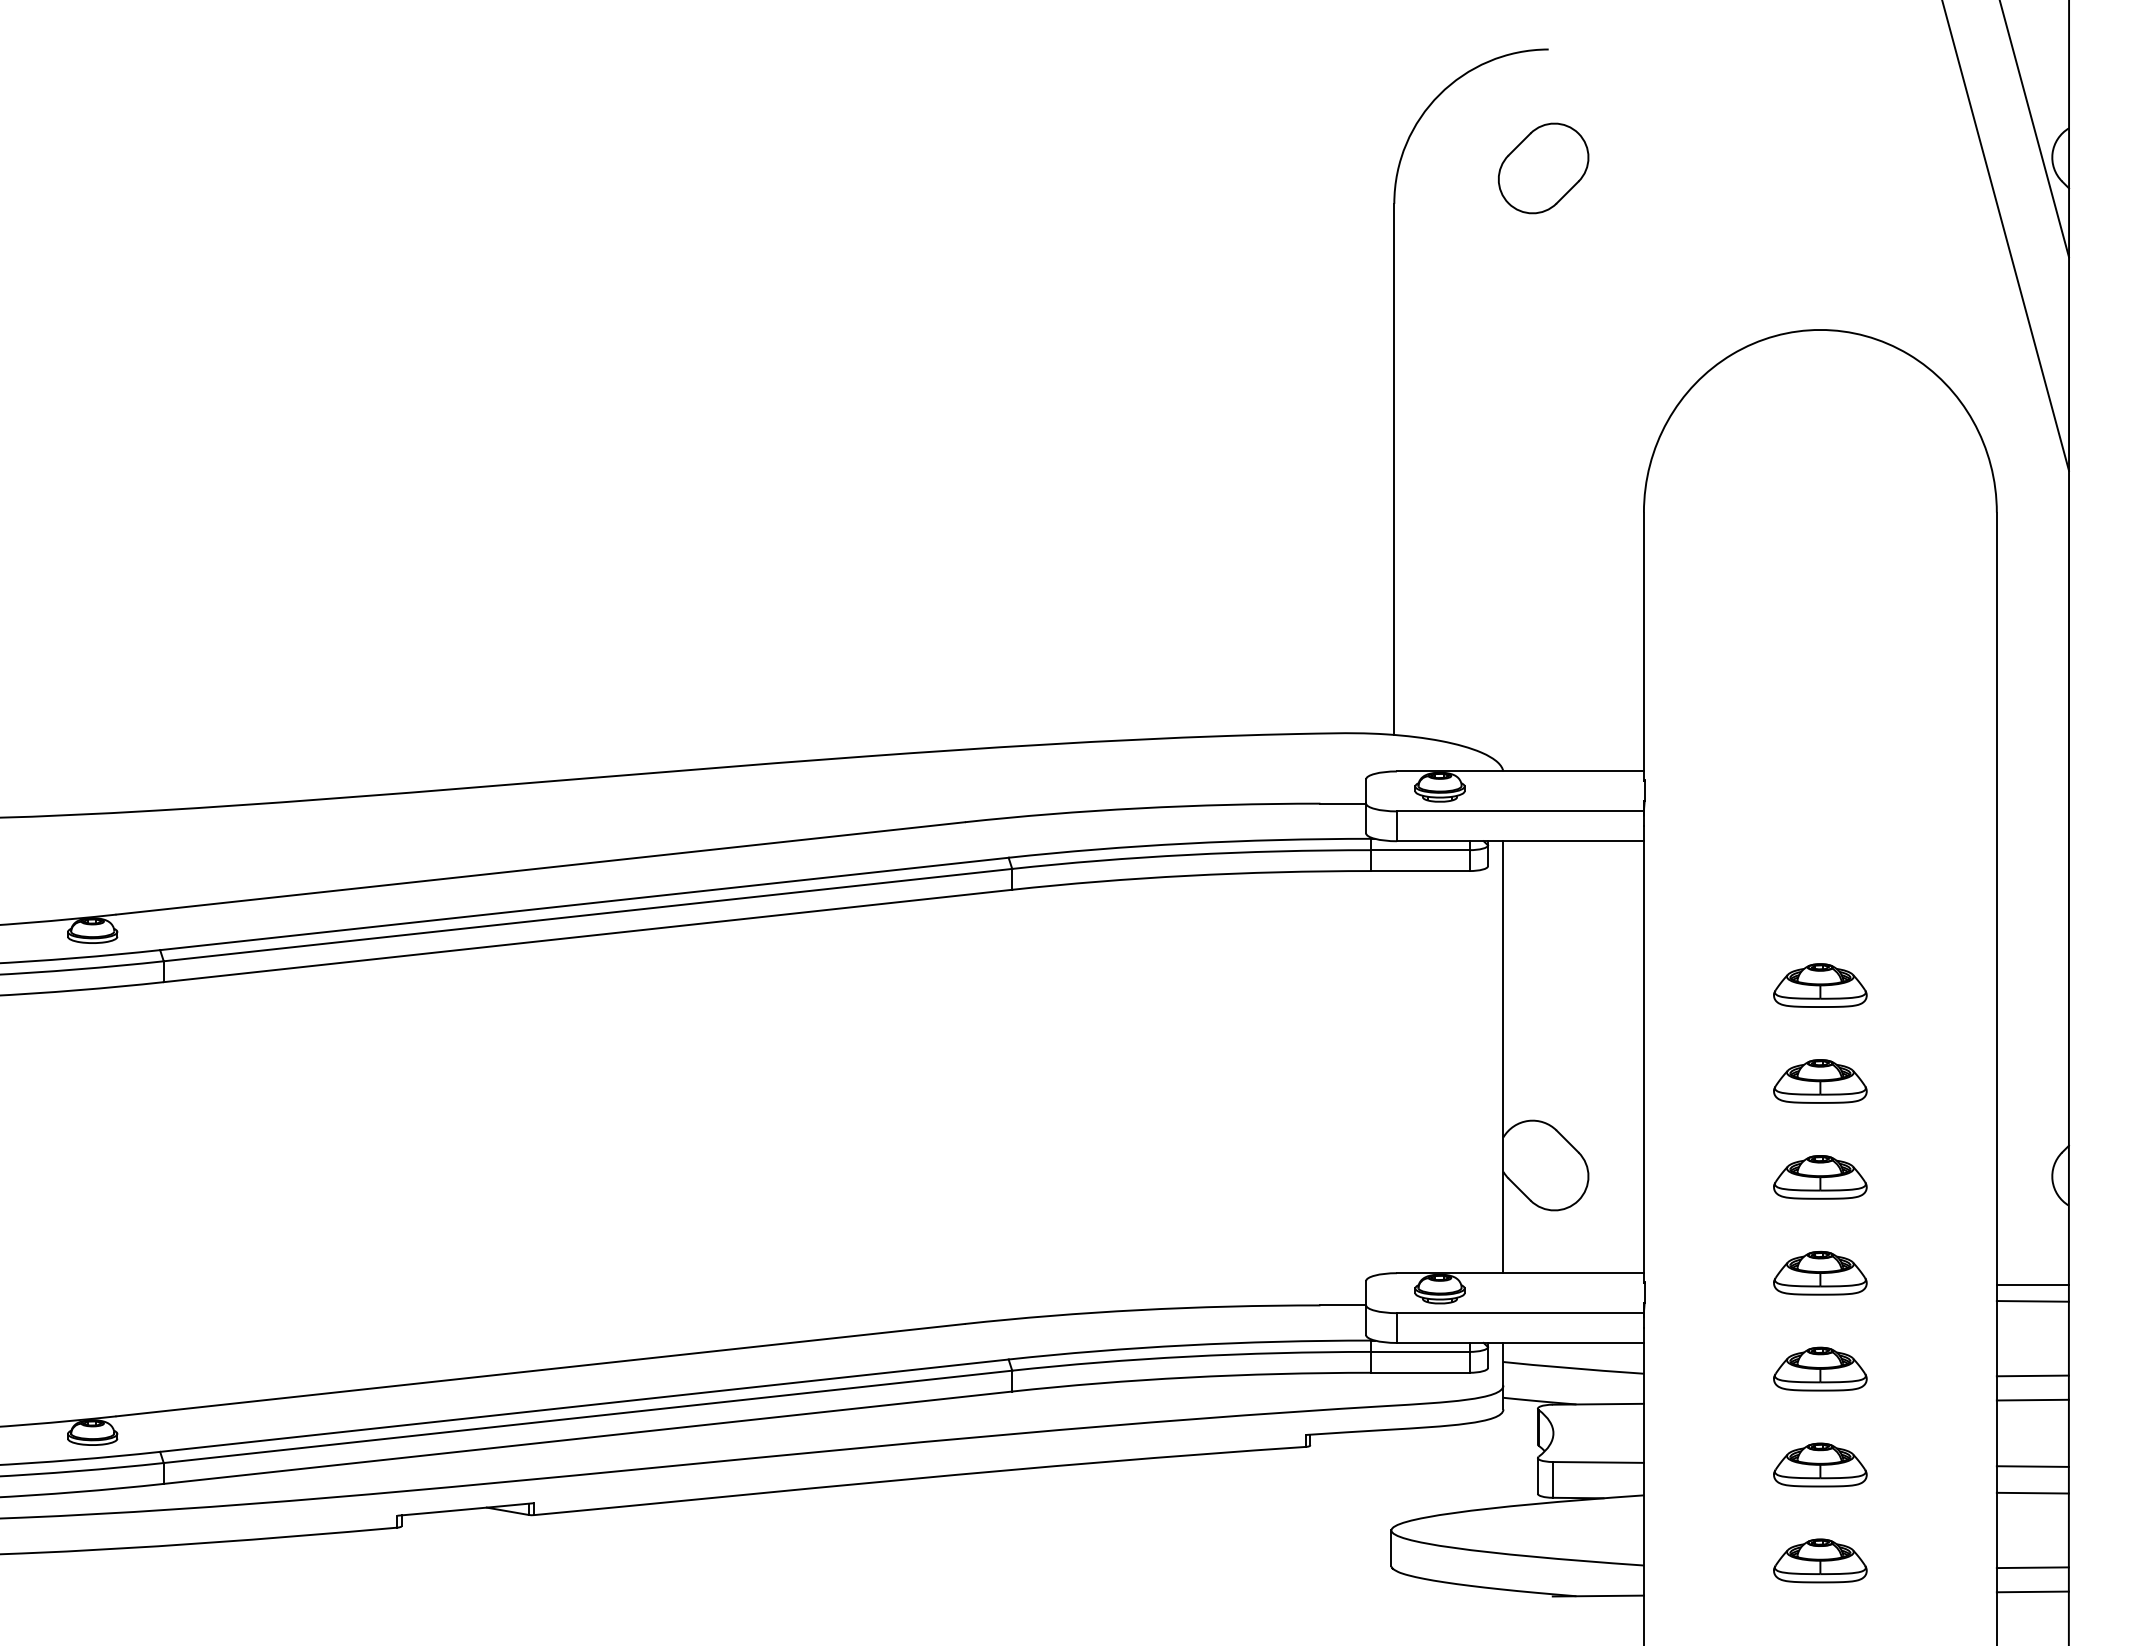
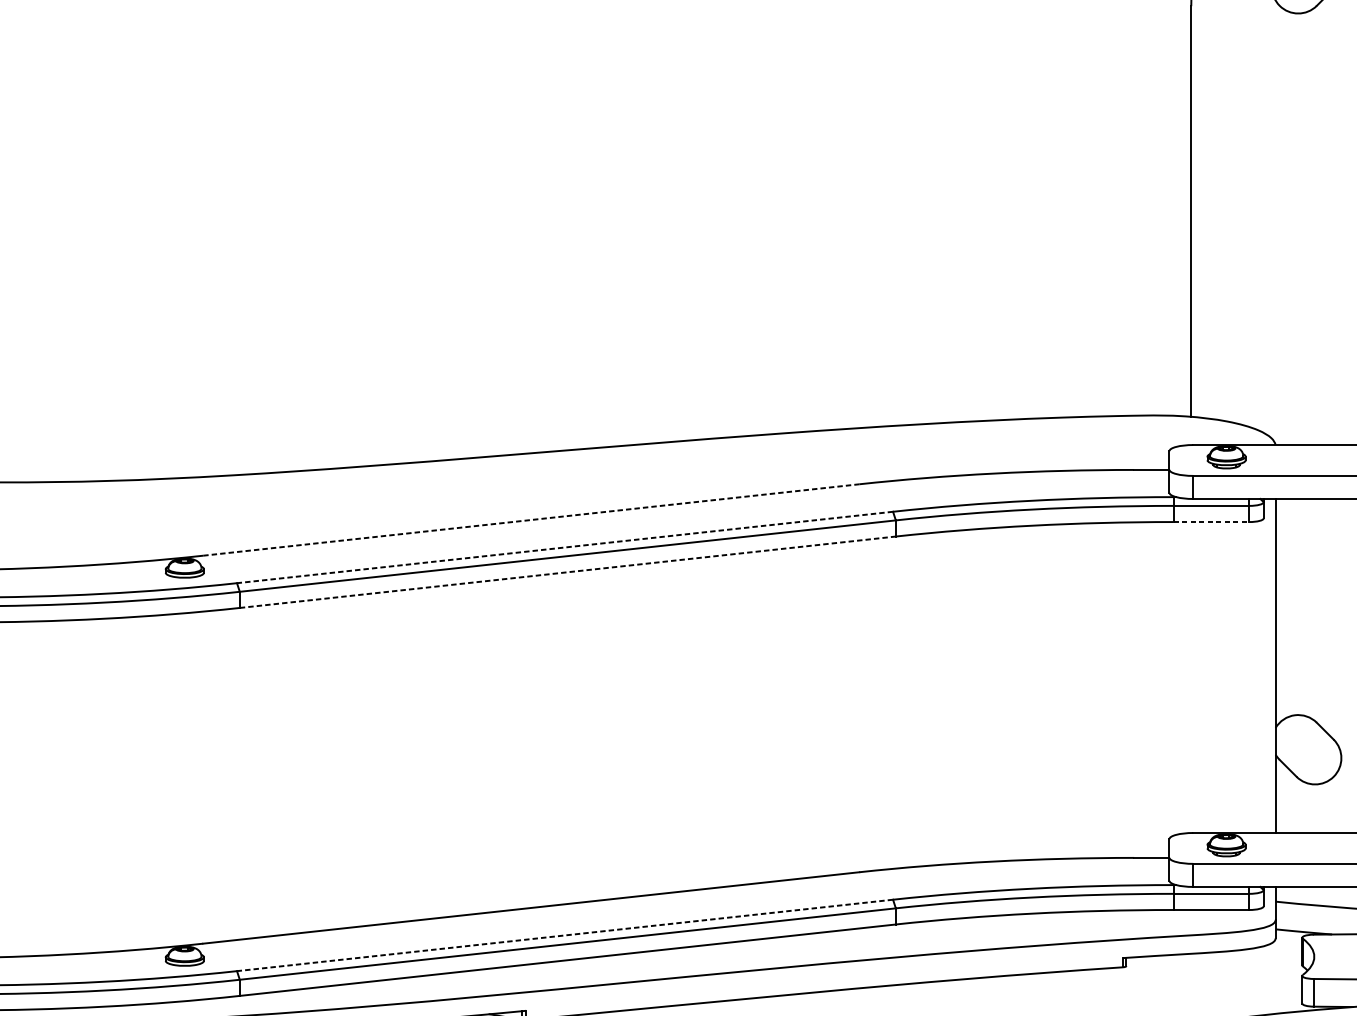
line: (540, 868) -> (531, 520), solid -> dashed
line: (1420, 871) -> (1211, 522), solid -> dashed
line: (584, 903) -> (565, 547), solid -> dashed
line: (587, 935) -> (567, 571), solid -> dashed
line: (584, 1405) -> (565, 935), solid -> dashed

